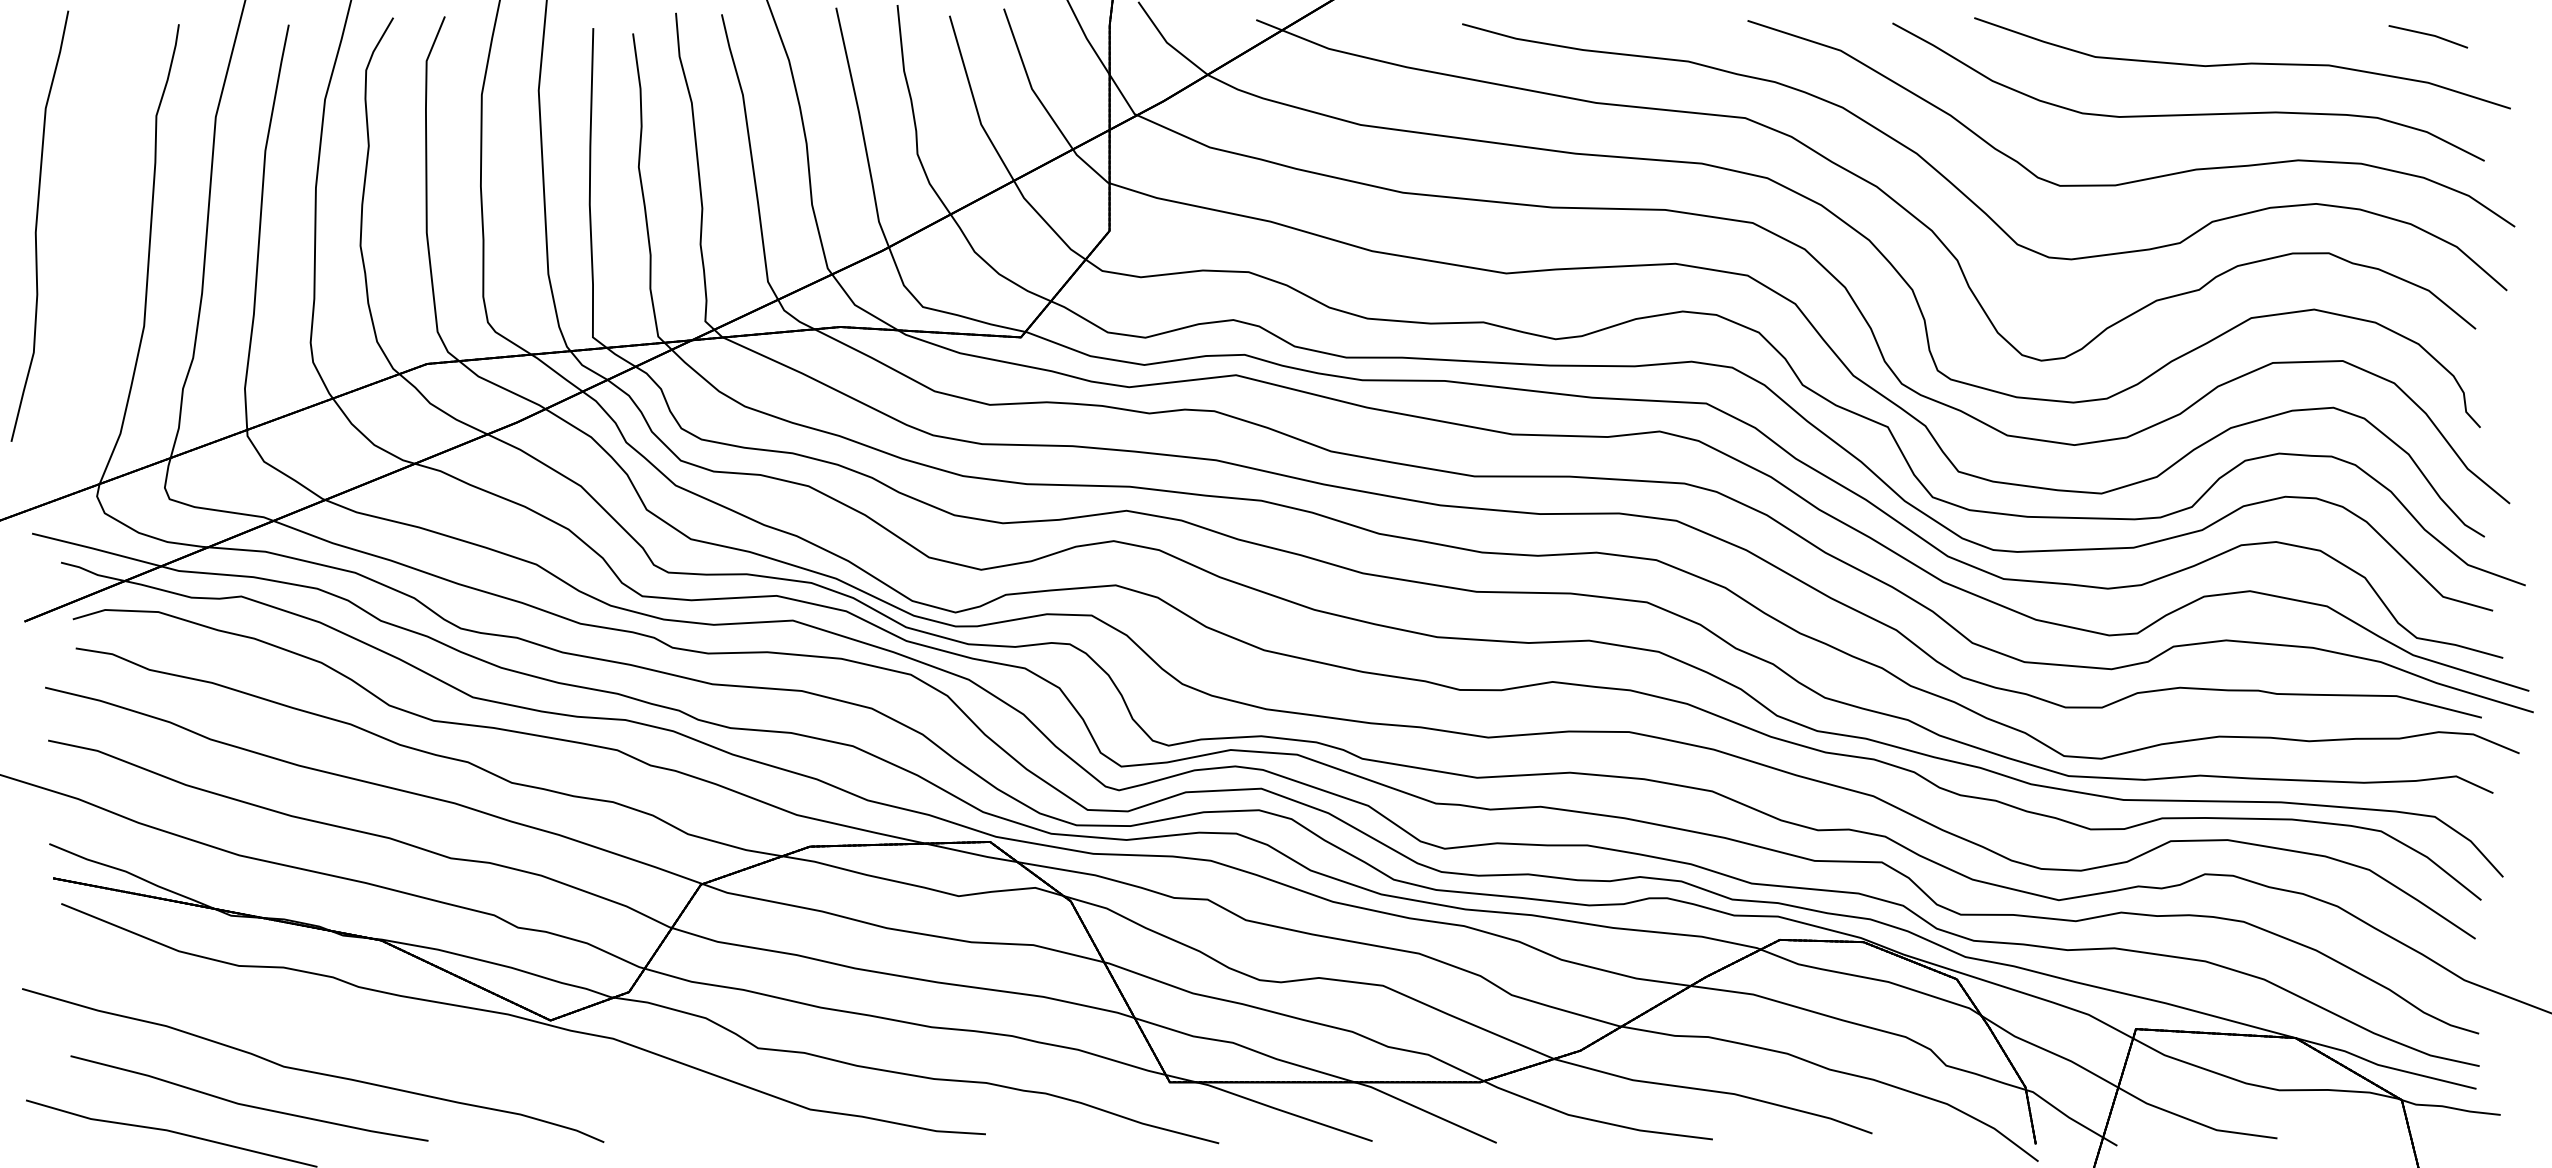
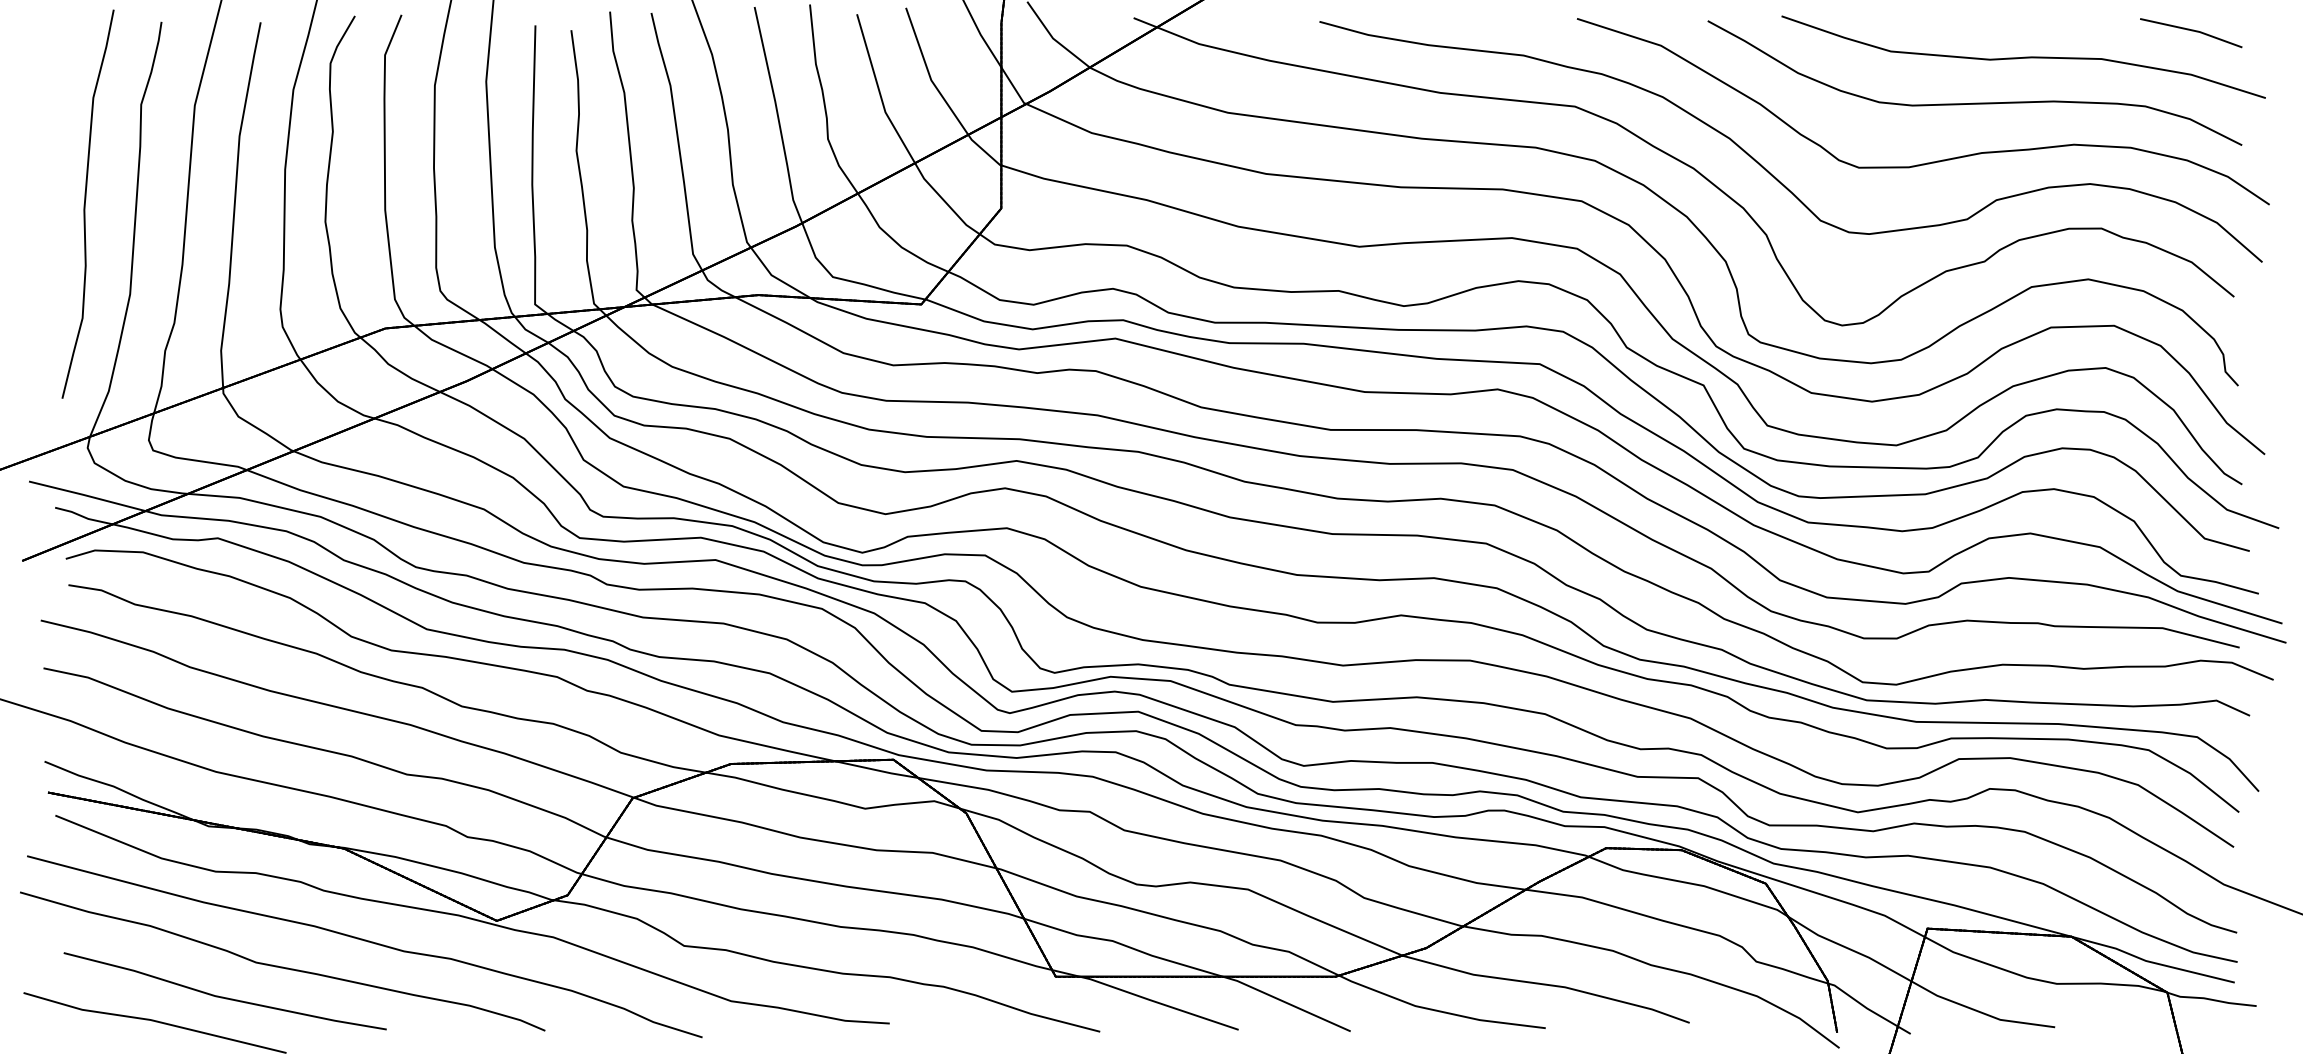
part: (2428, 37) -> (2191, 33), size x1.43
curve: (37, 225) -> (85, 203), moved
part: (403, 1048) -> (364, 946), added

